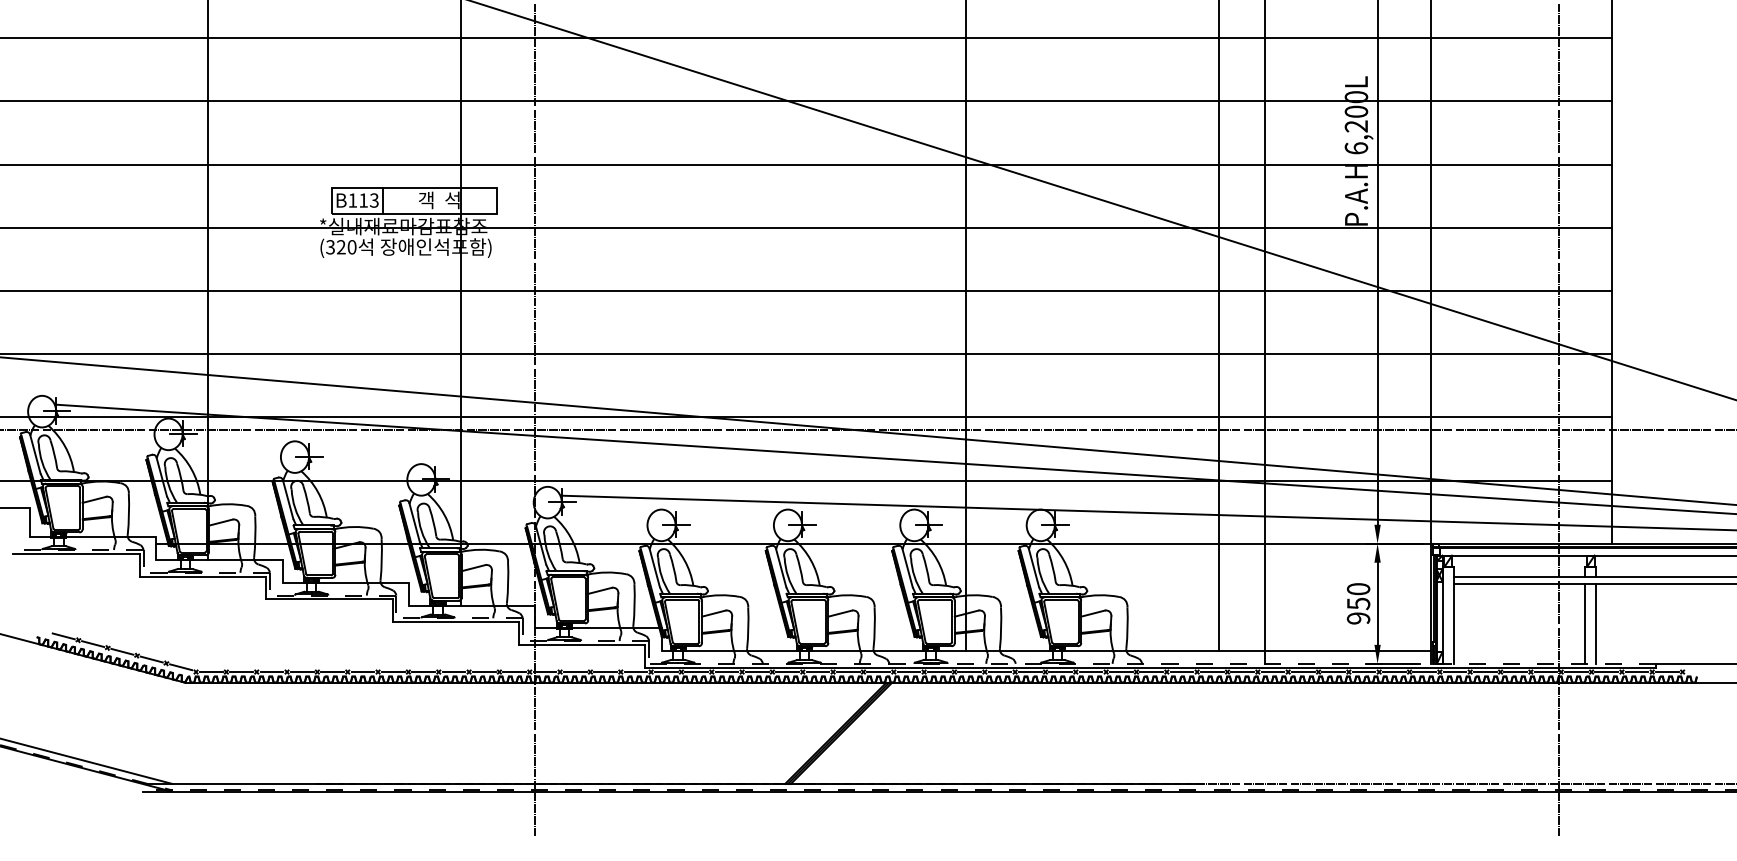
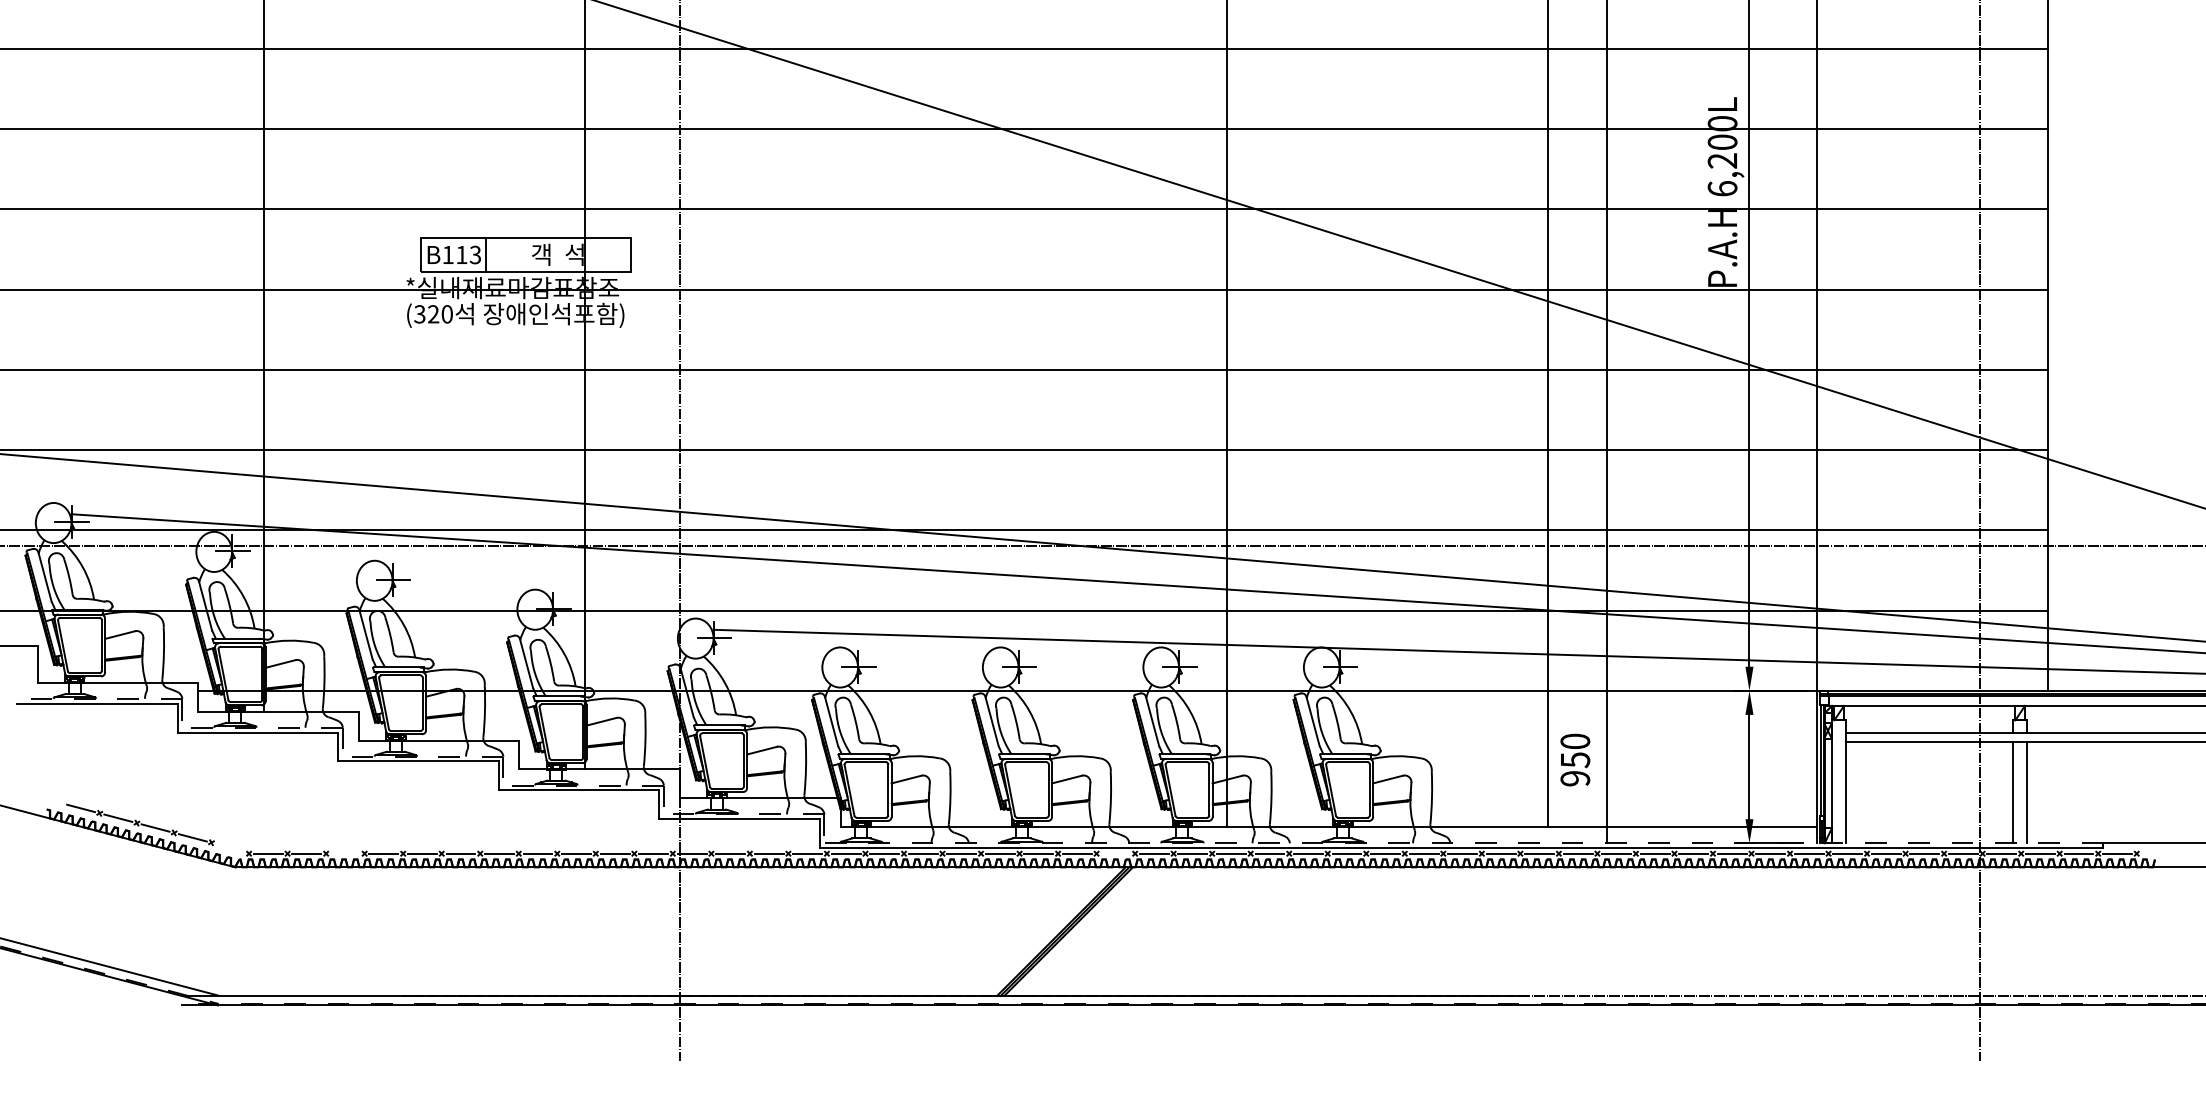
text: (1358, 603) -> (1575, 759), moved
line: (181, 667) -> (230, 847), removed
line: (271, 671) -> (344, 853), removed
line: (878, 671) -> (1115, 853), removed

